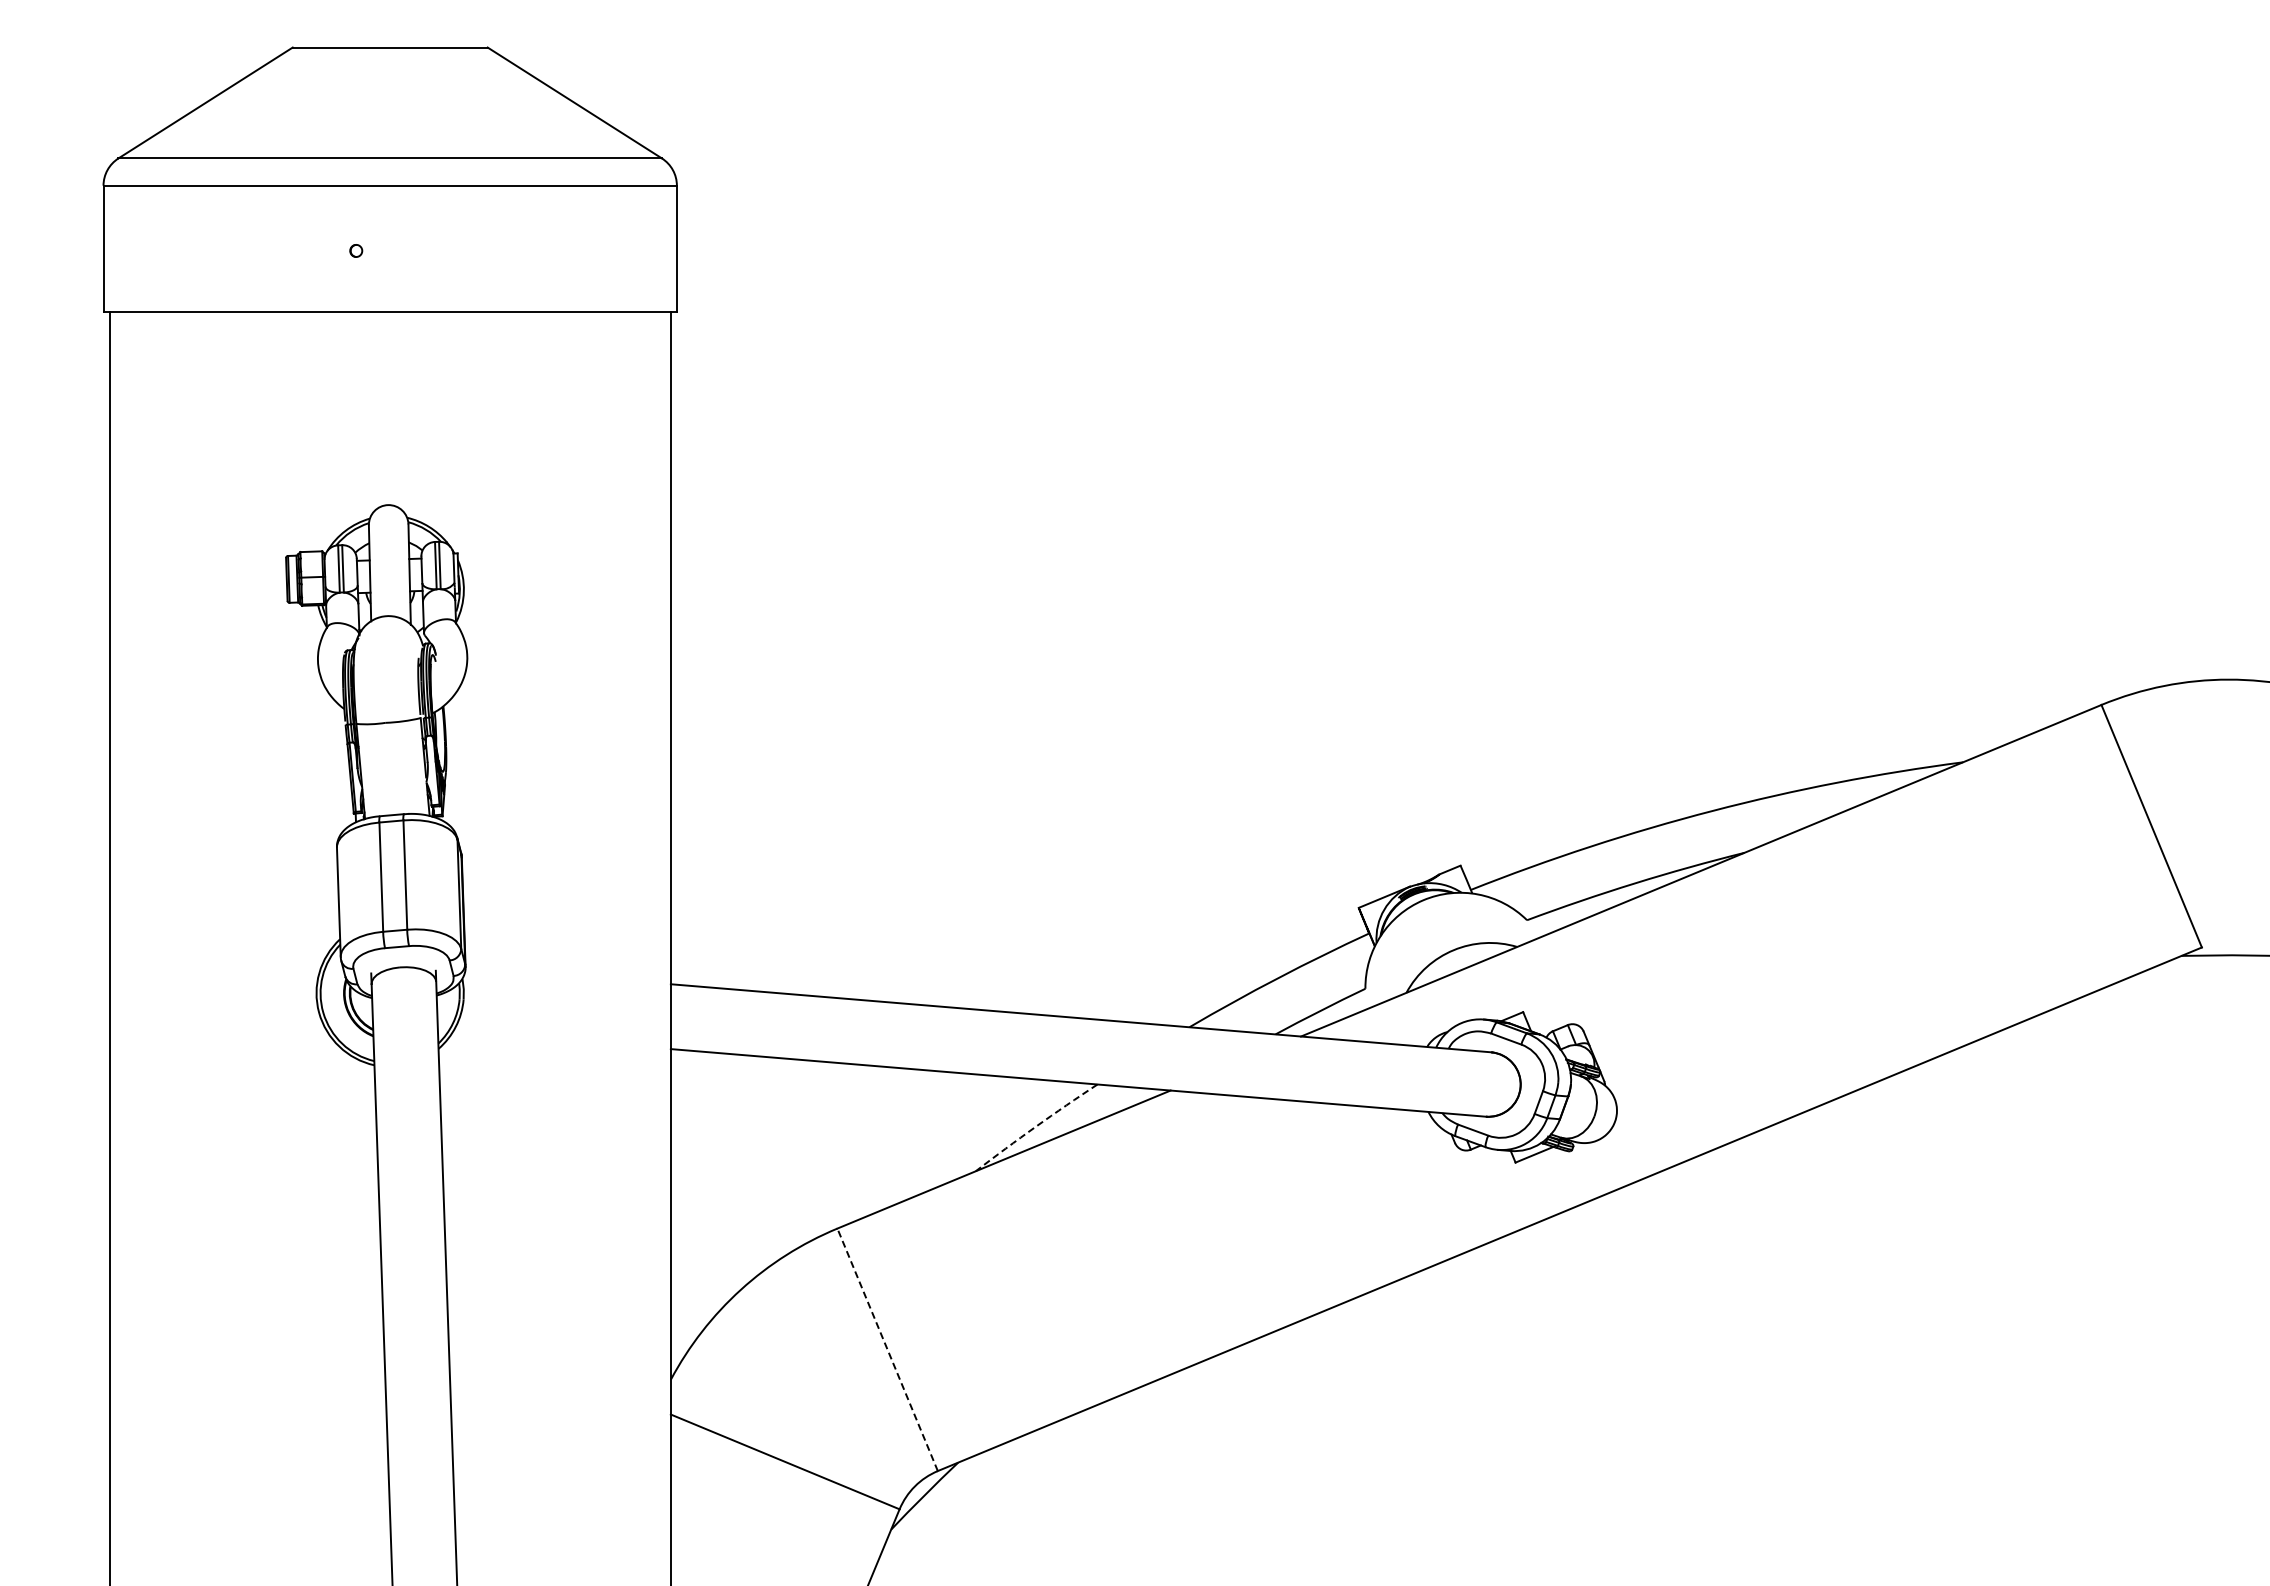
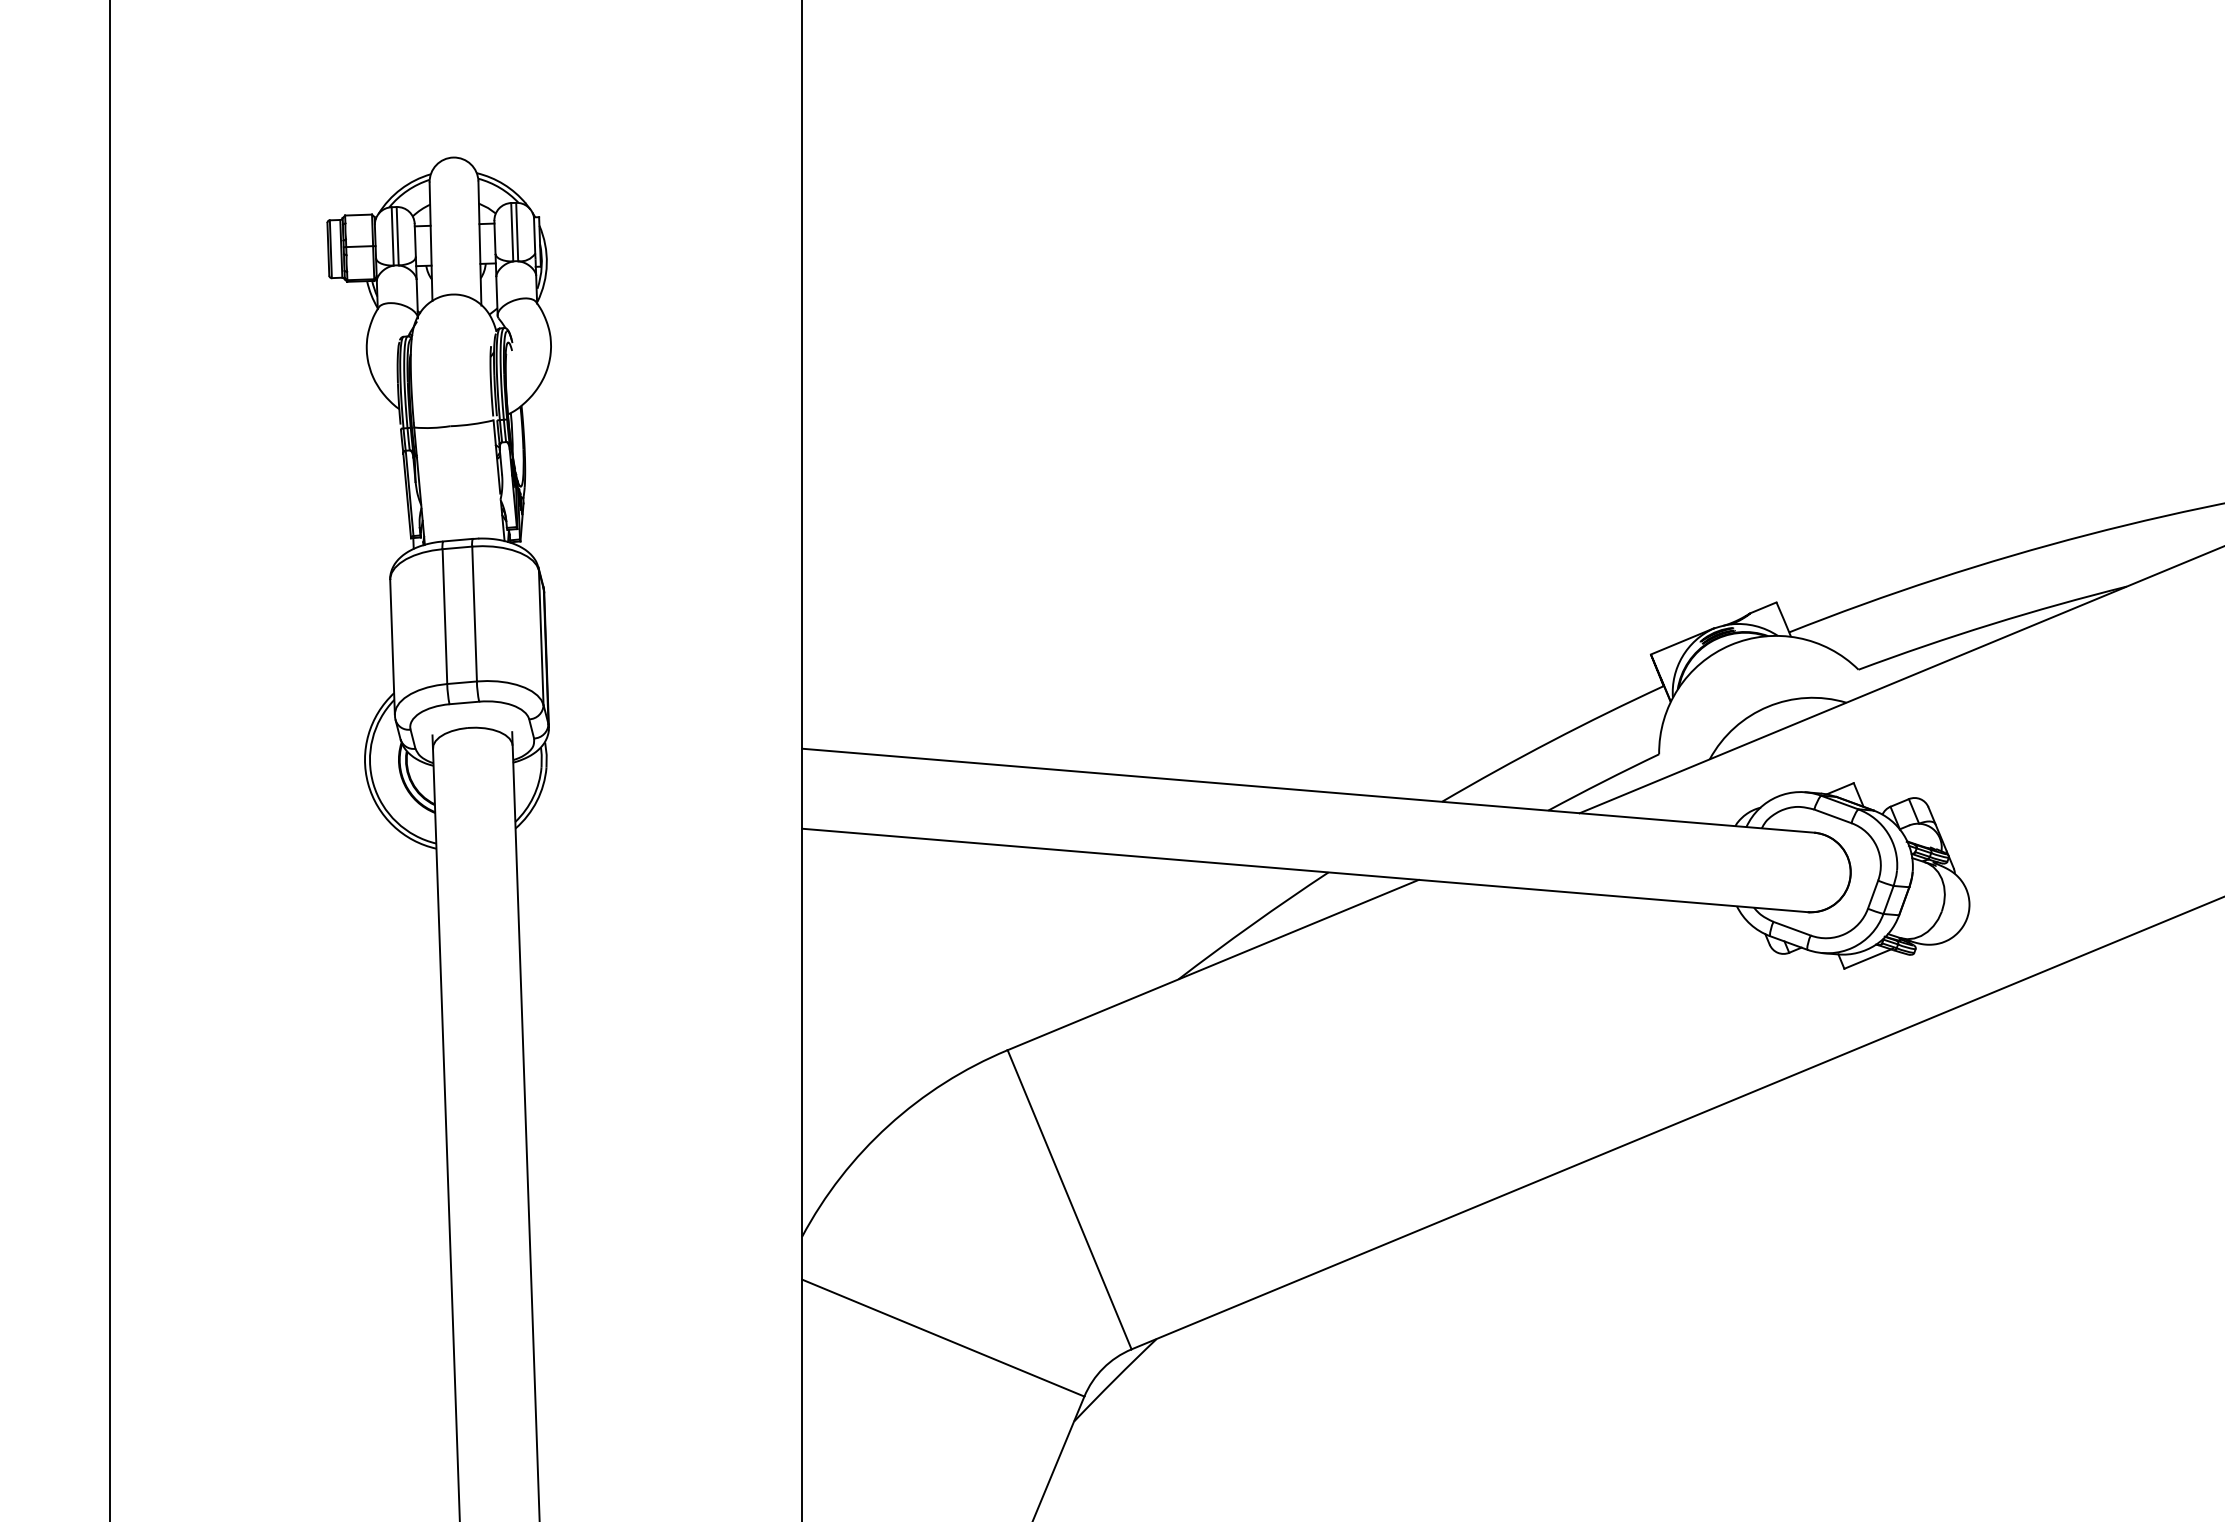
arc: (1035, 1126) -> (1252, 924), dashed -> solid
line: (887, 1349) -> (1069, 1199), dashed -> solid

